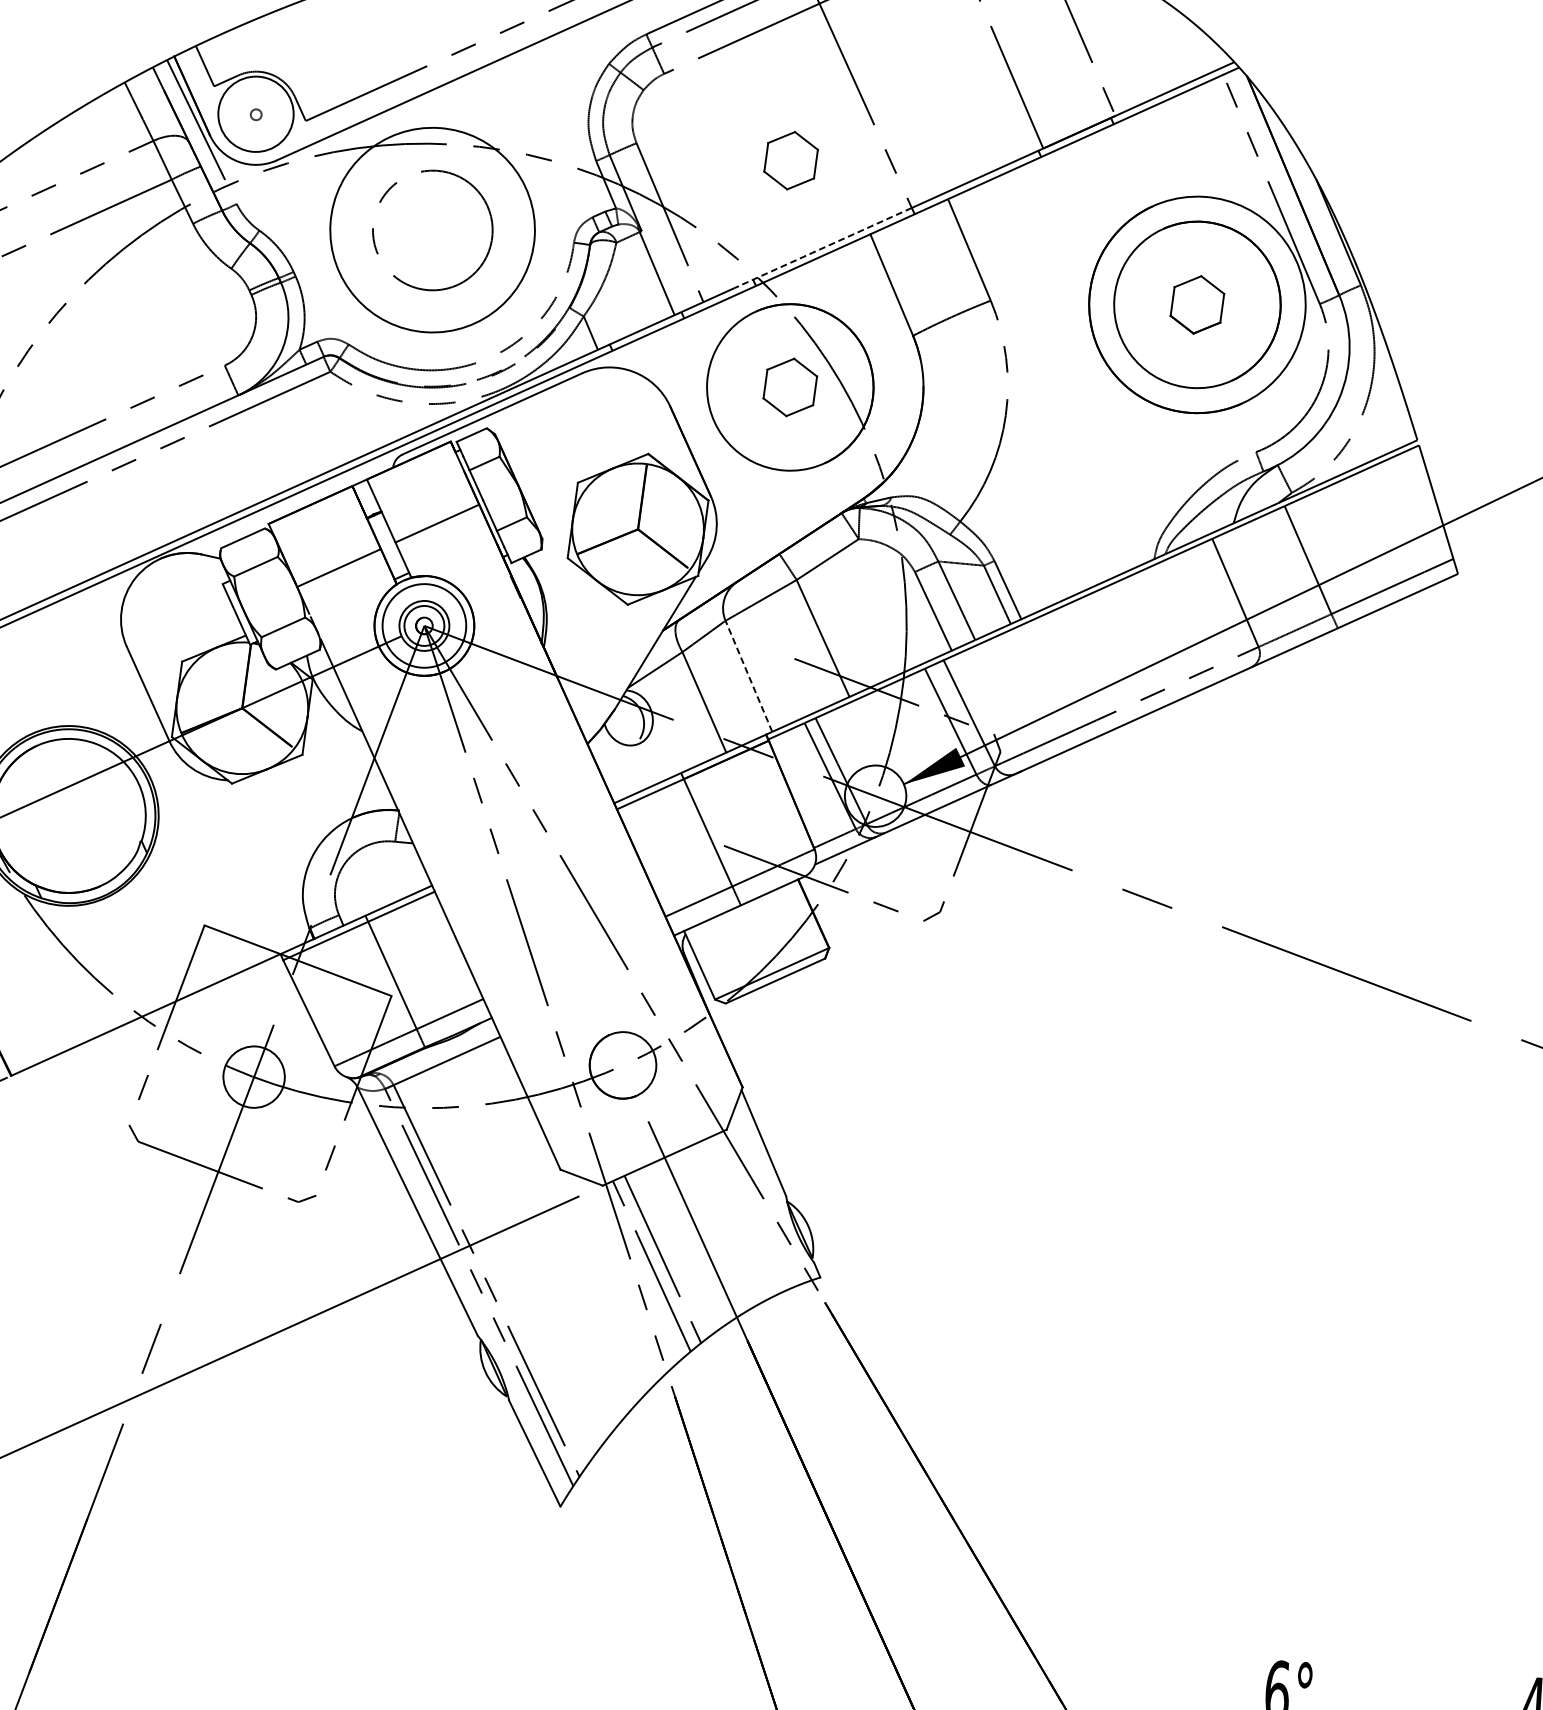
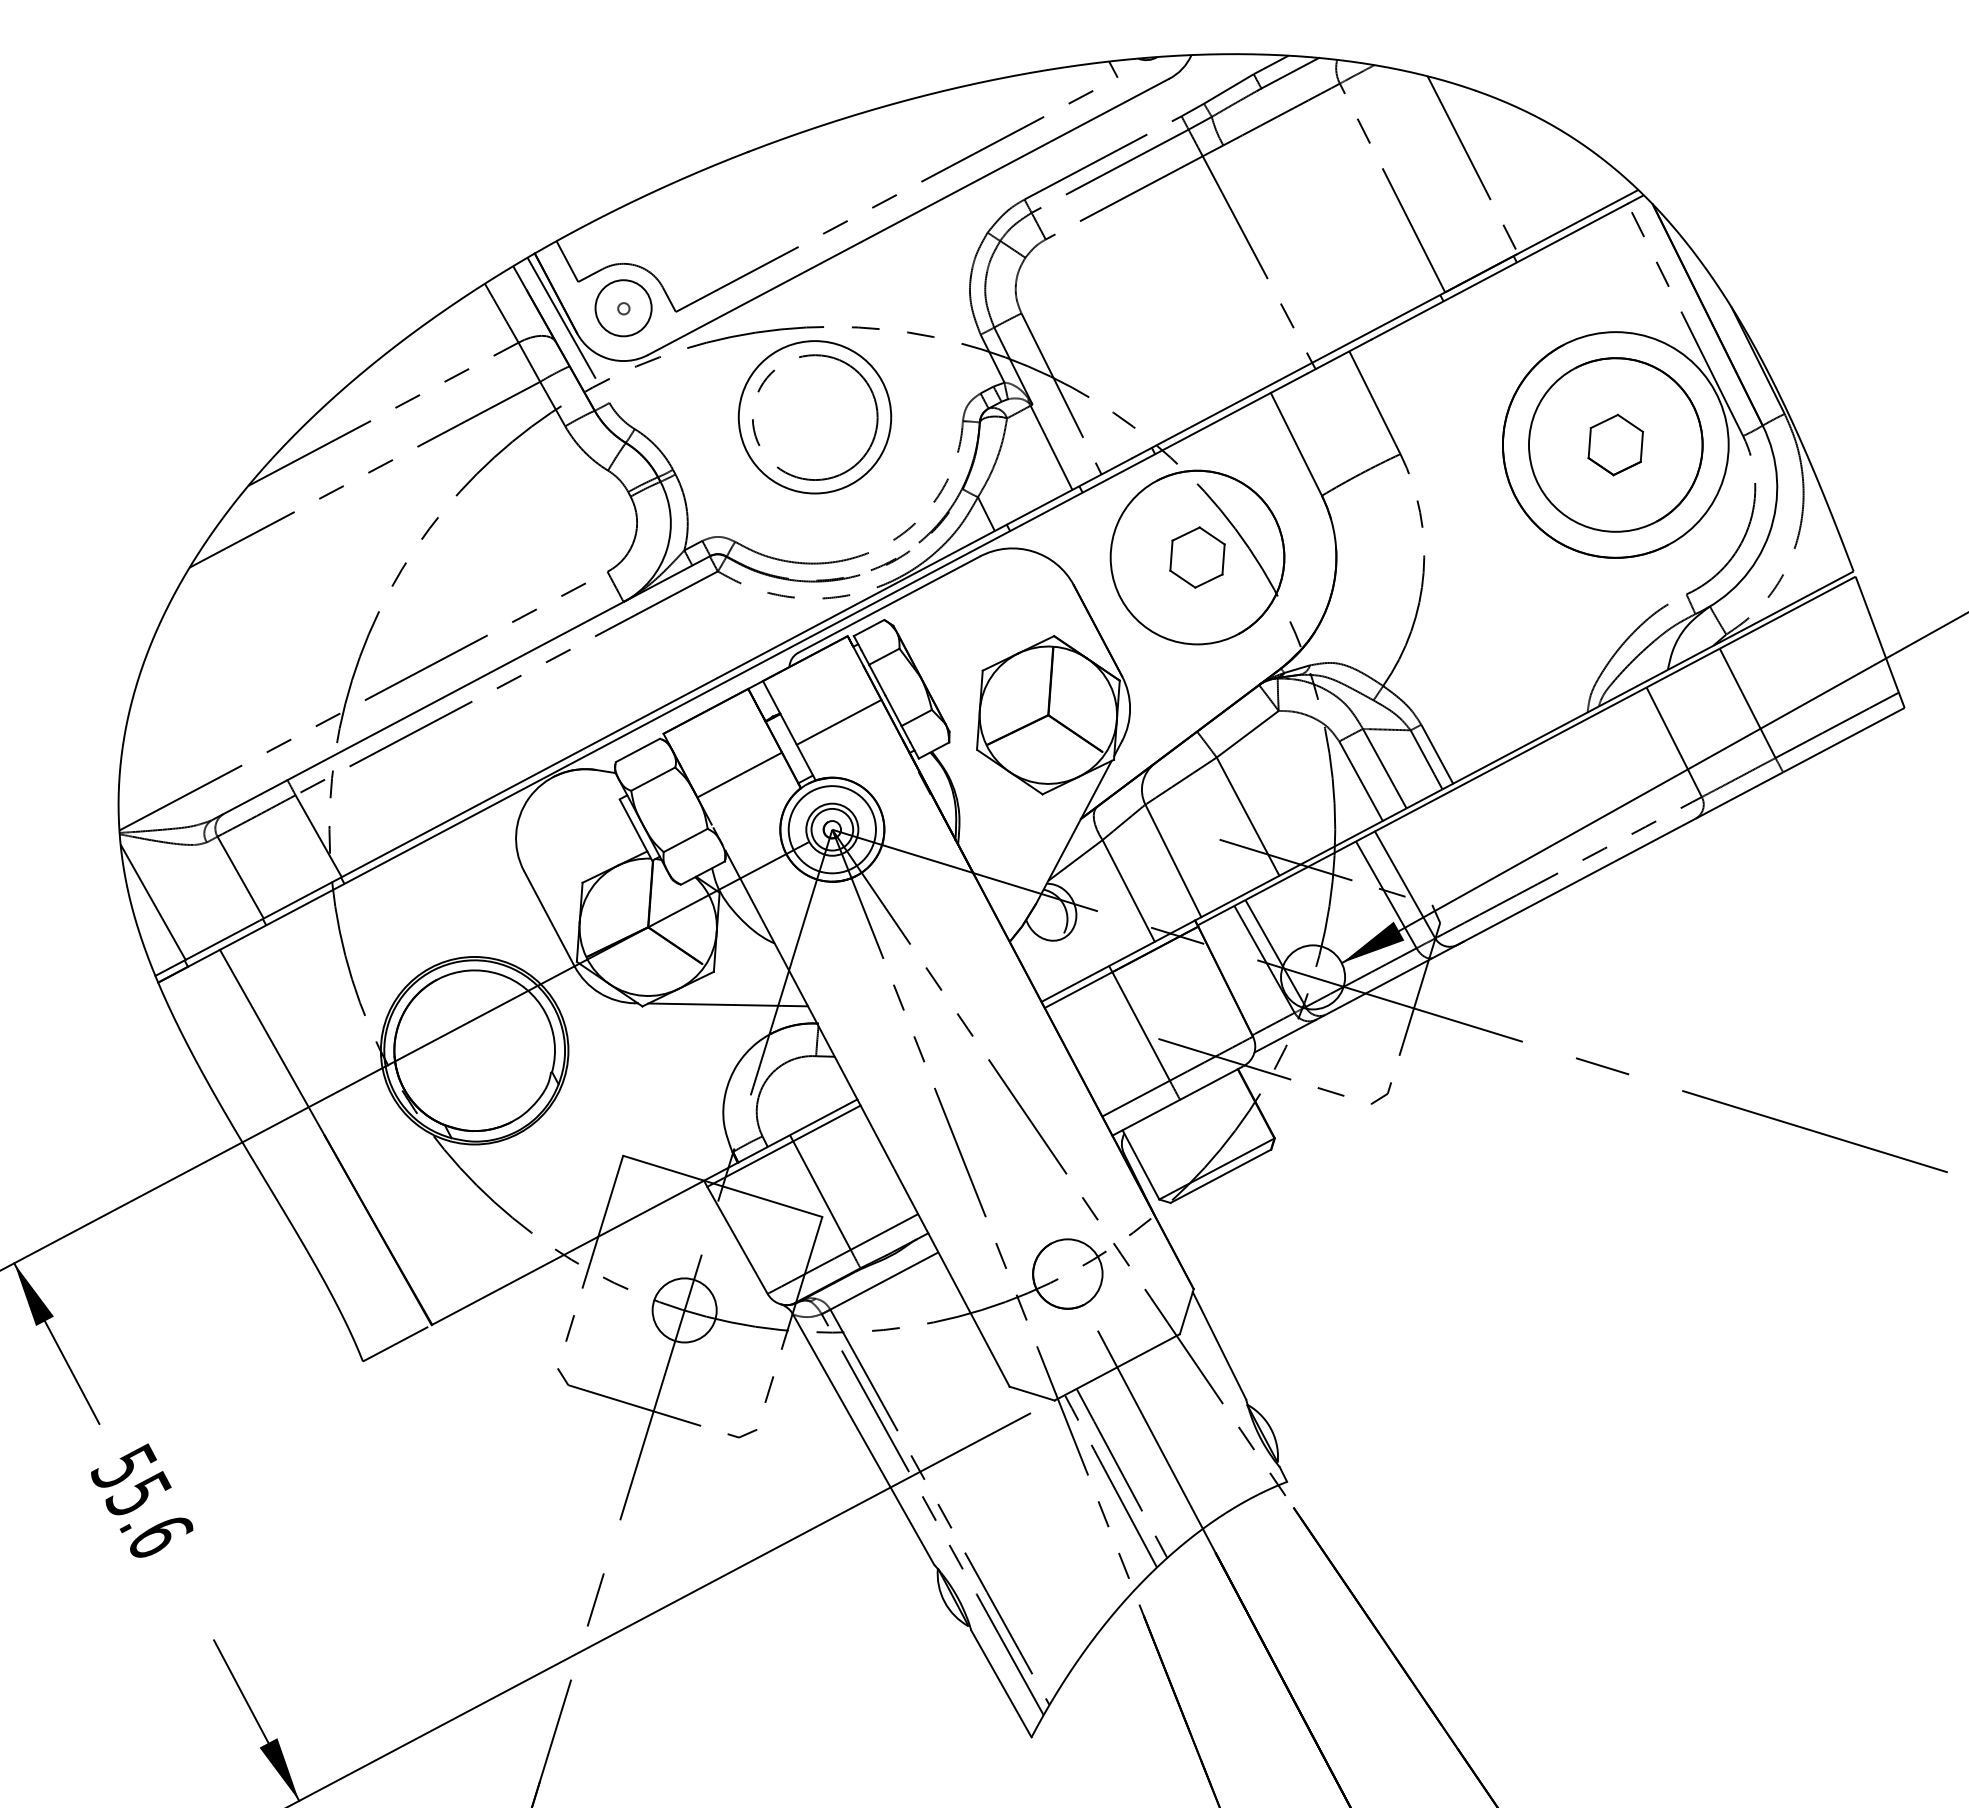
circle: (255, 114) -> (623, 308), size x0.71
part: (791, 160) -> (1183, 321), removed
circle: (432, 230) -> (814, 417), size x0.71
line: (823, 248) -> (1222, 410), dashed -> solid
line: (749, 676) -> (1173, 861), dashed -> solid
line: (314, 786) -> (728, 1004), added

